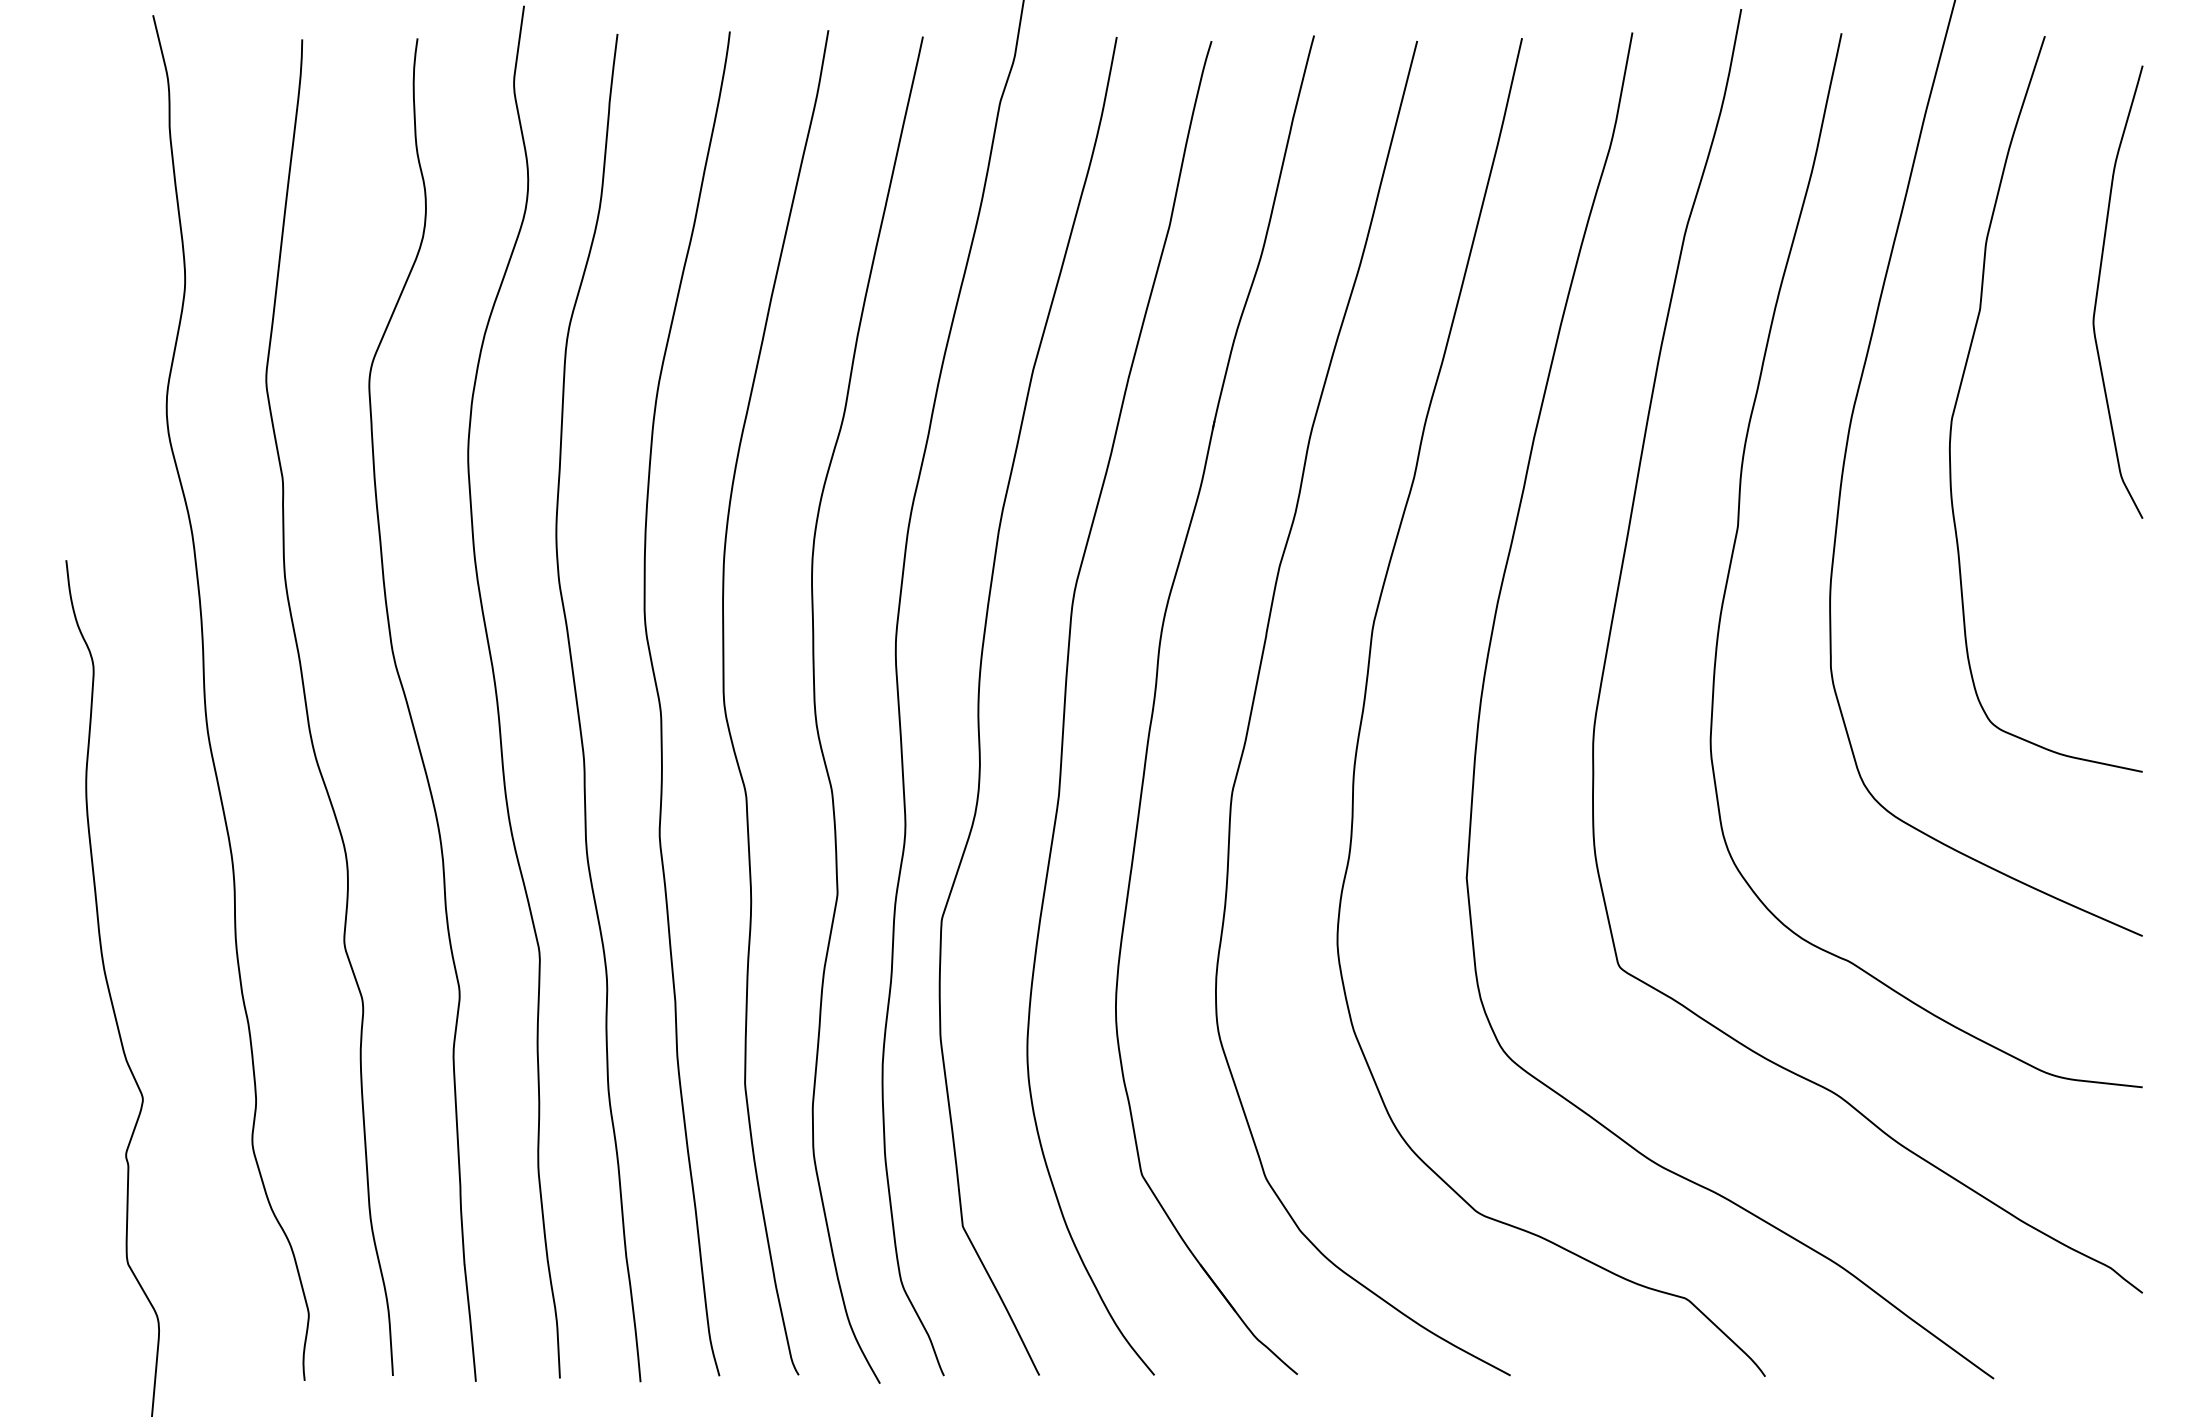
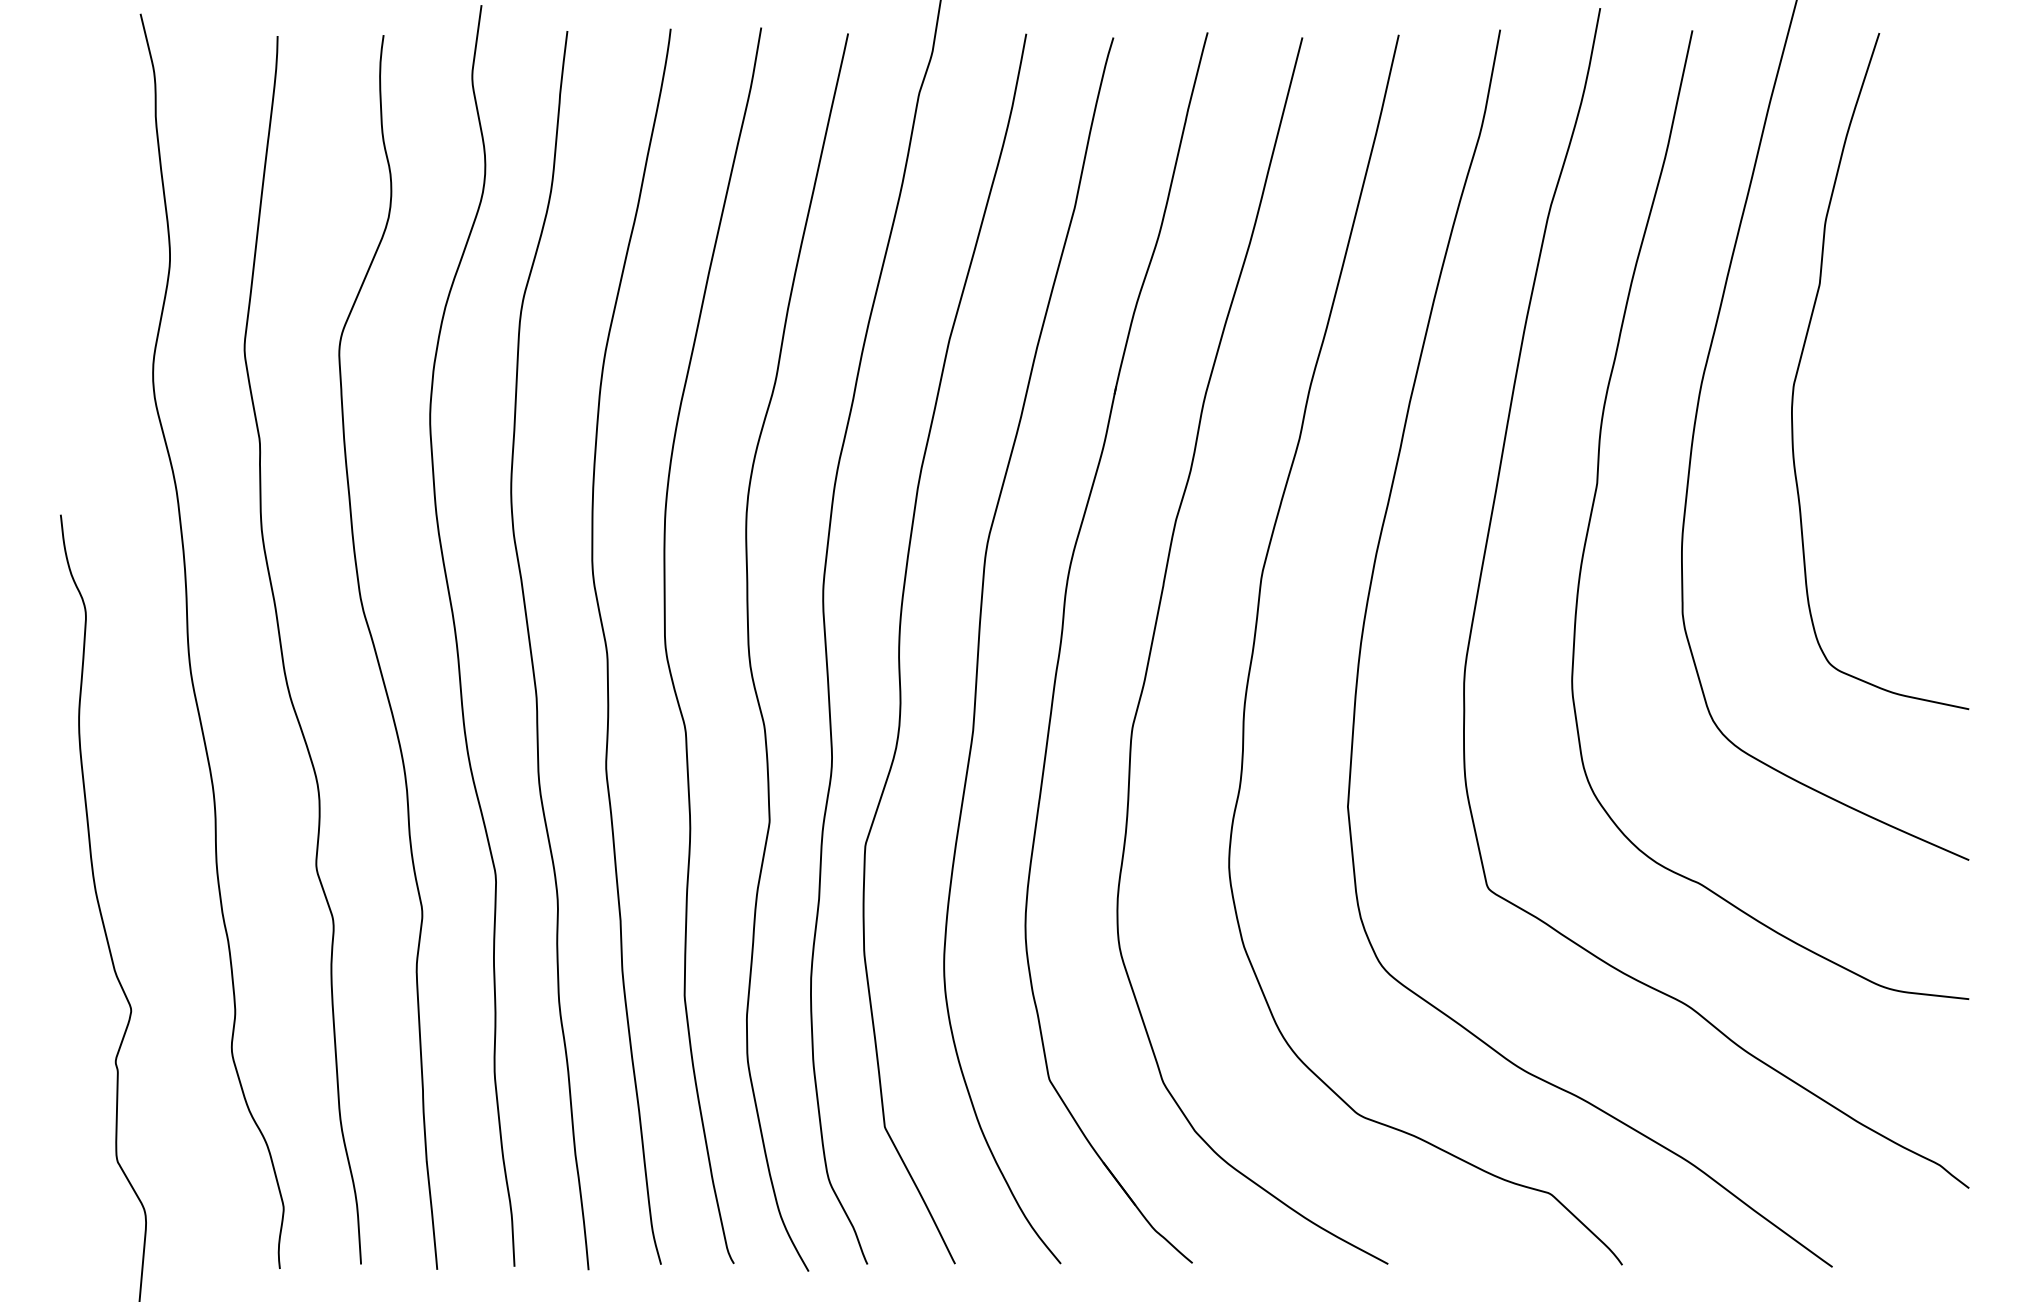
curve: (2098, 291) -> (1928, 267), removed

